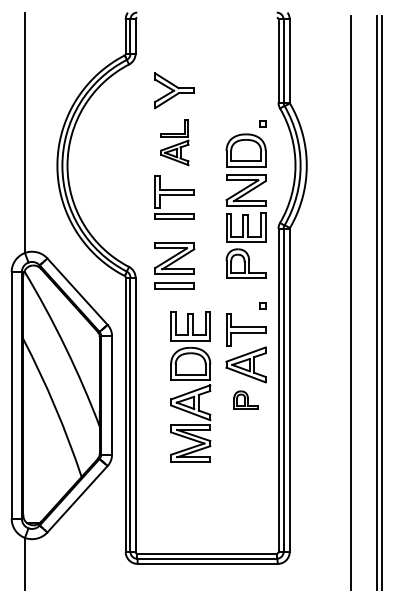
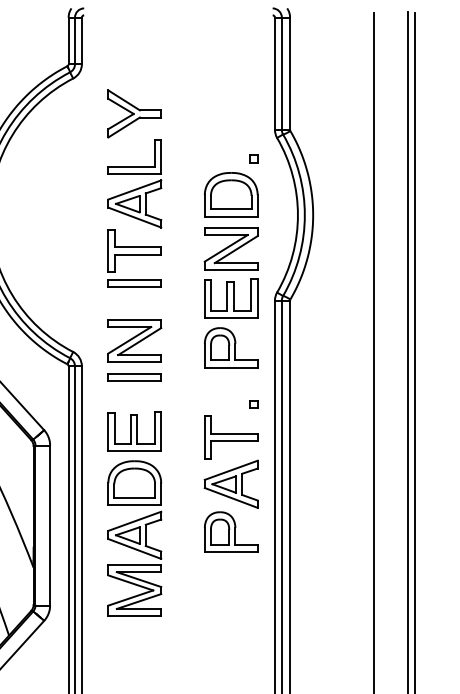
part: (174, 142) -> (134, 183), size x1.43
part: (190, 386) -> (134, 513), moved
part: (245, 399) -> (230, 530), size x1.67

